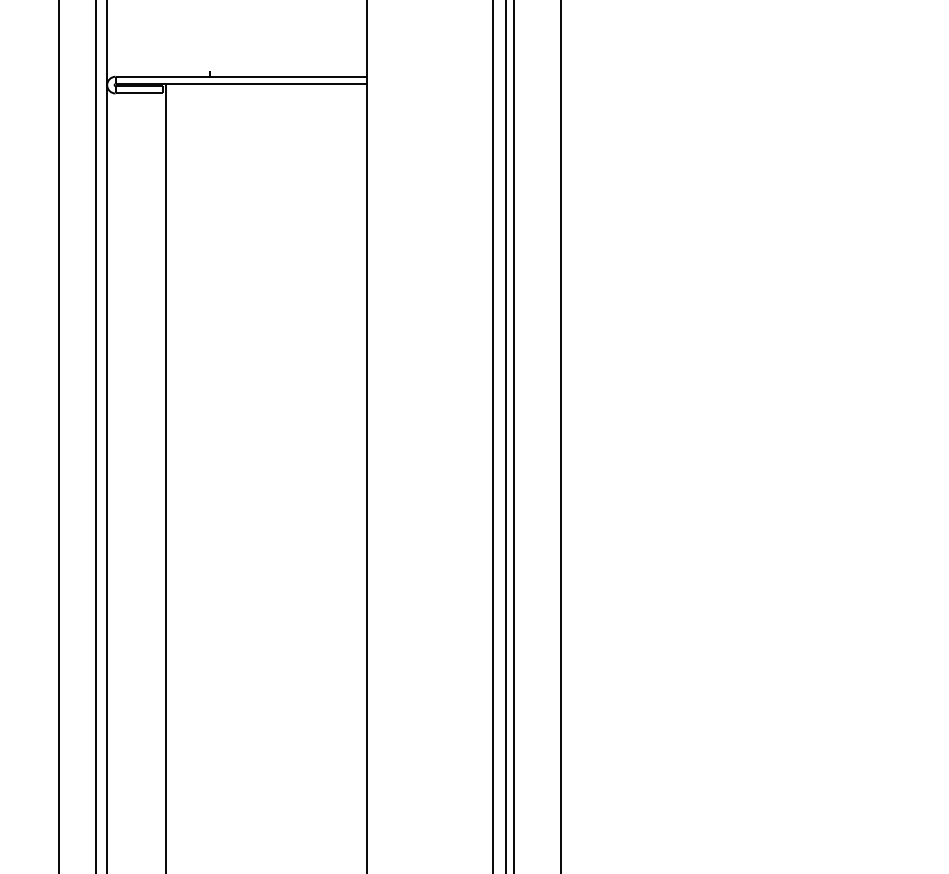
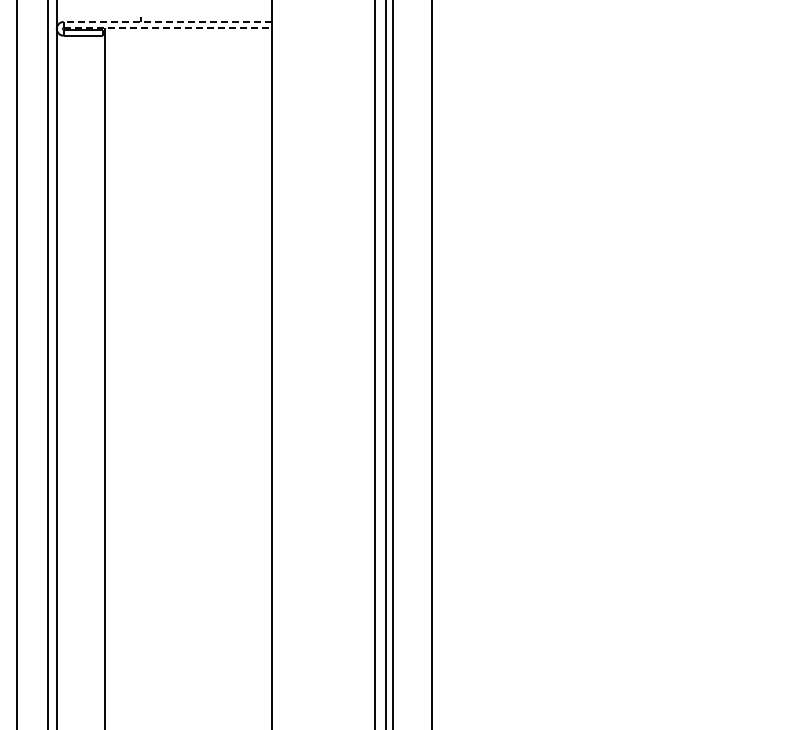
line: (241, 76) -> (167, 21), solid -> dashed
line: (241, 84) -> (167, 28), solid -> dashed

